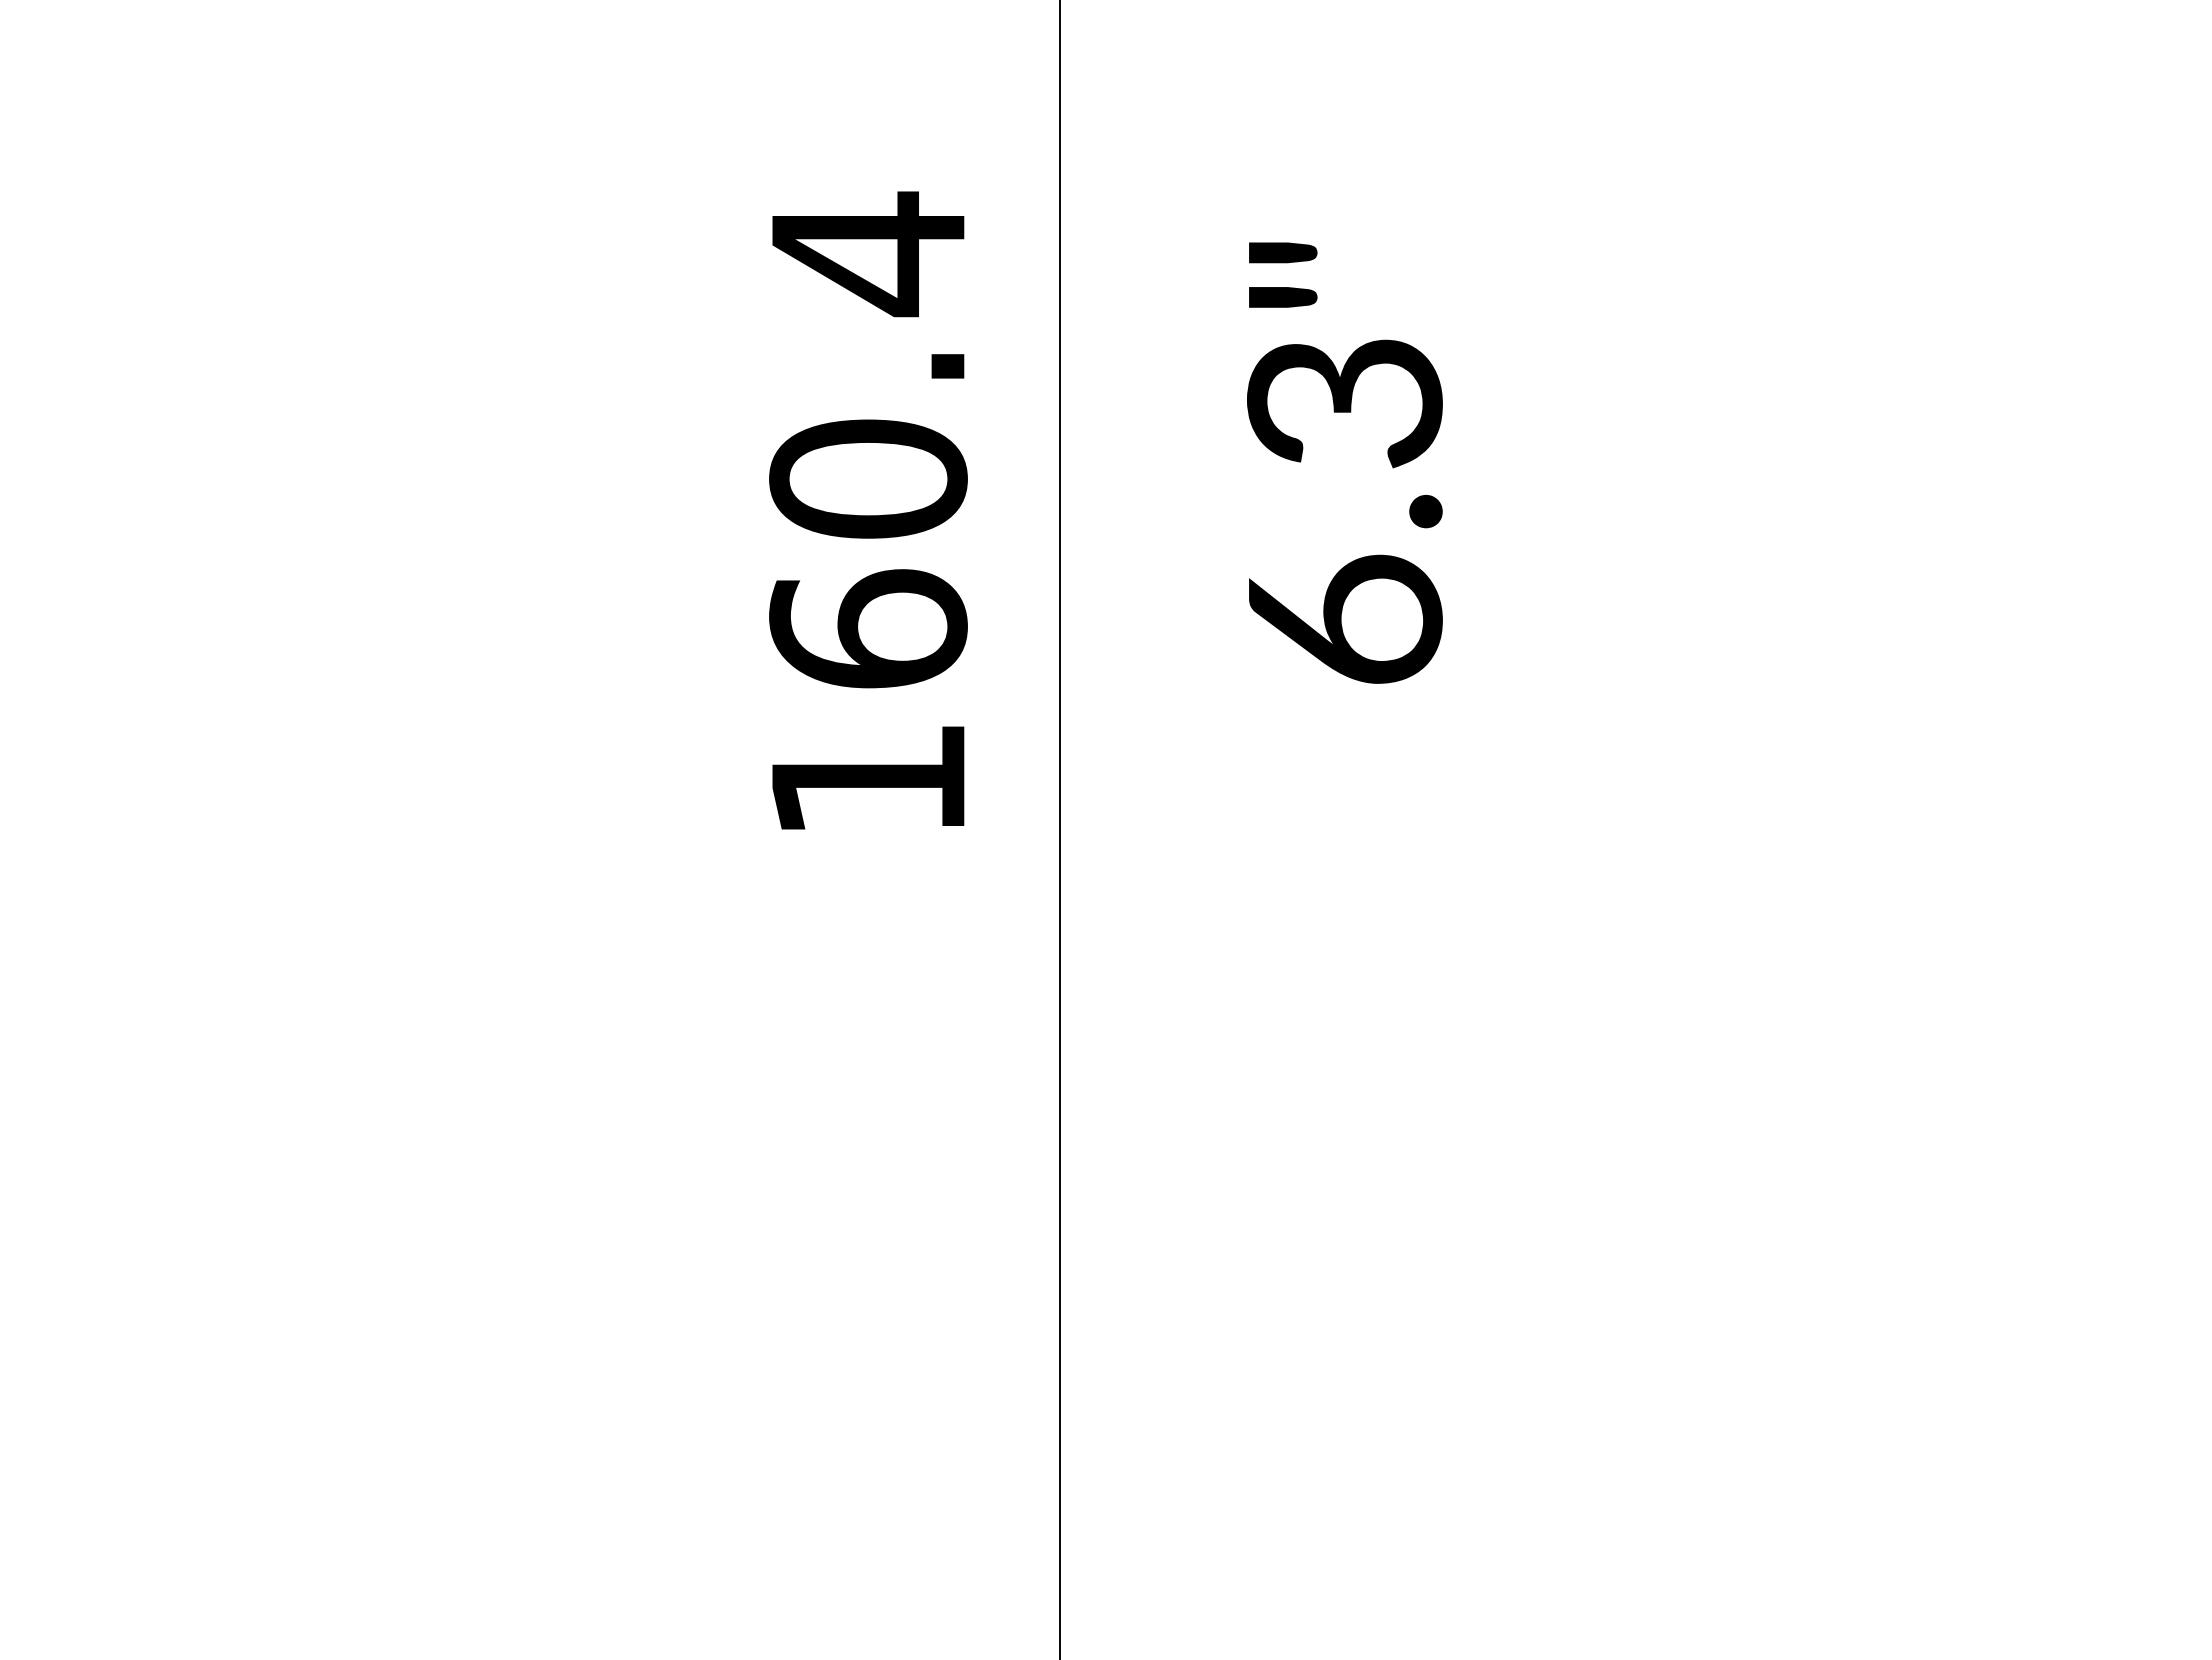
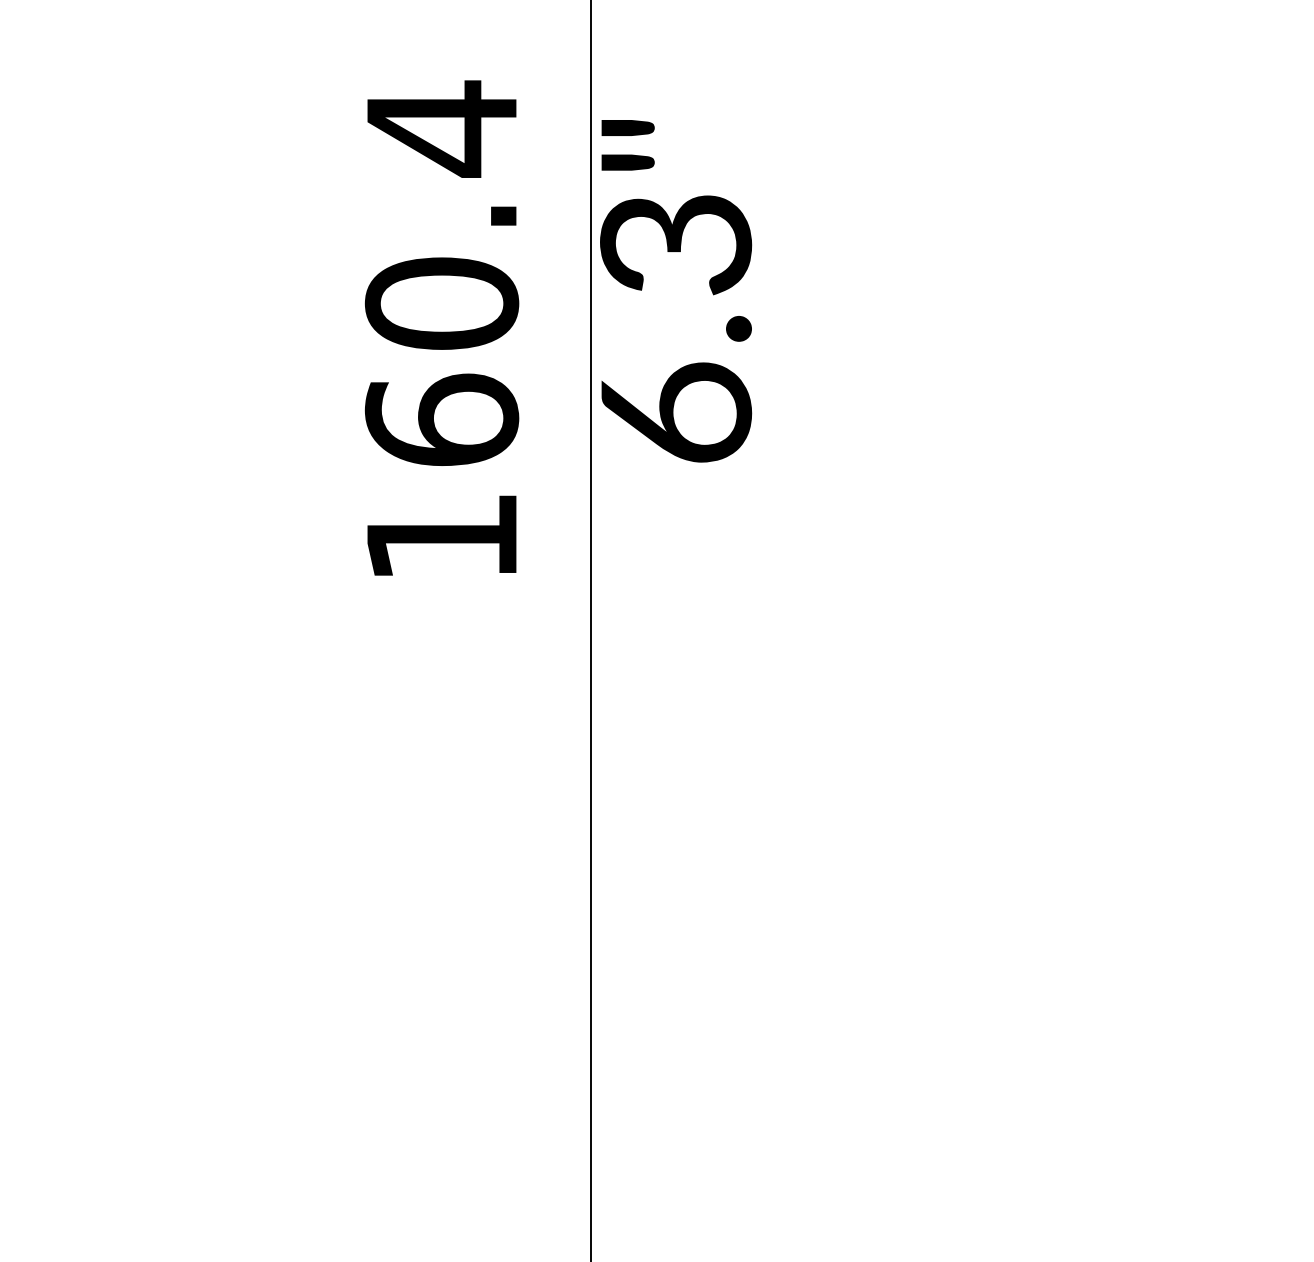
text: (1344, 462) -> (675, 290), moved

